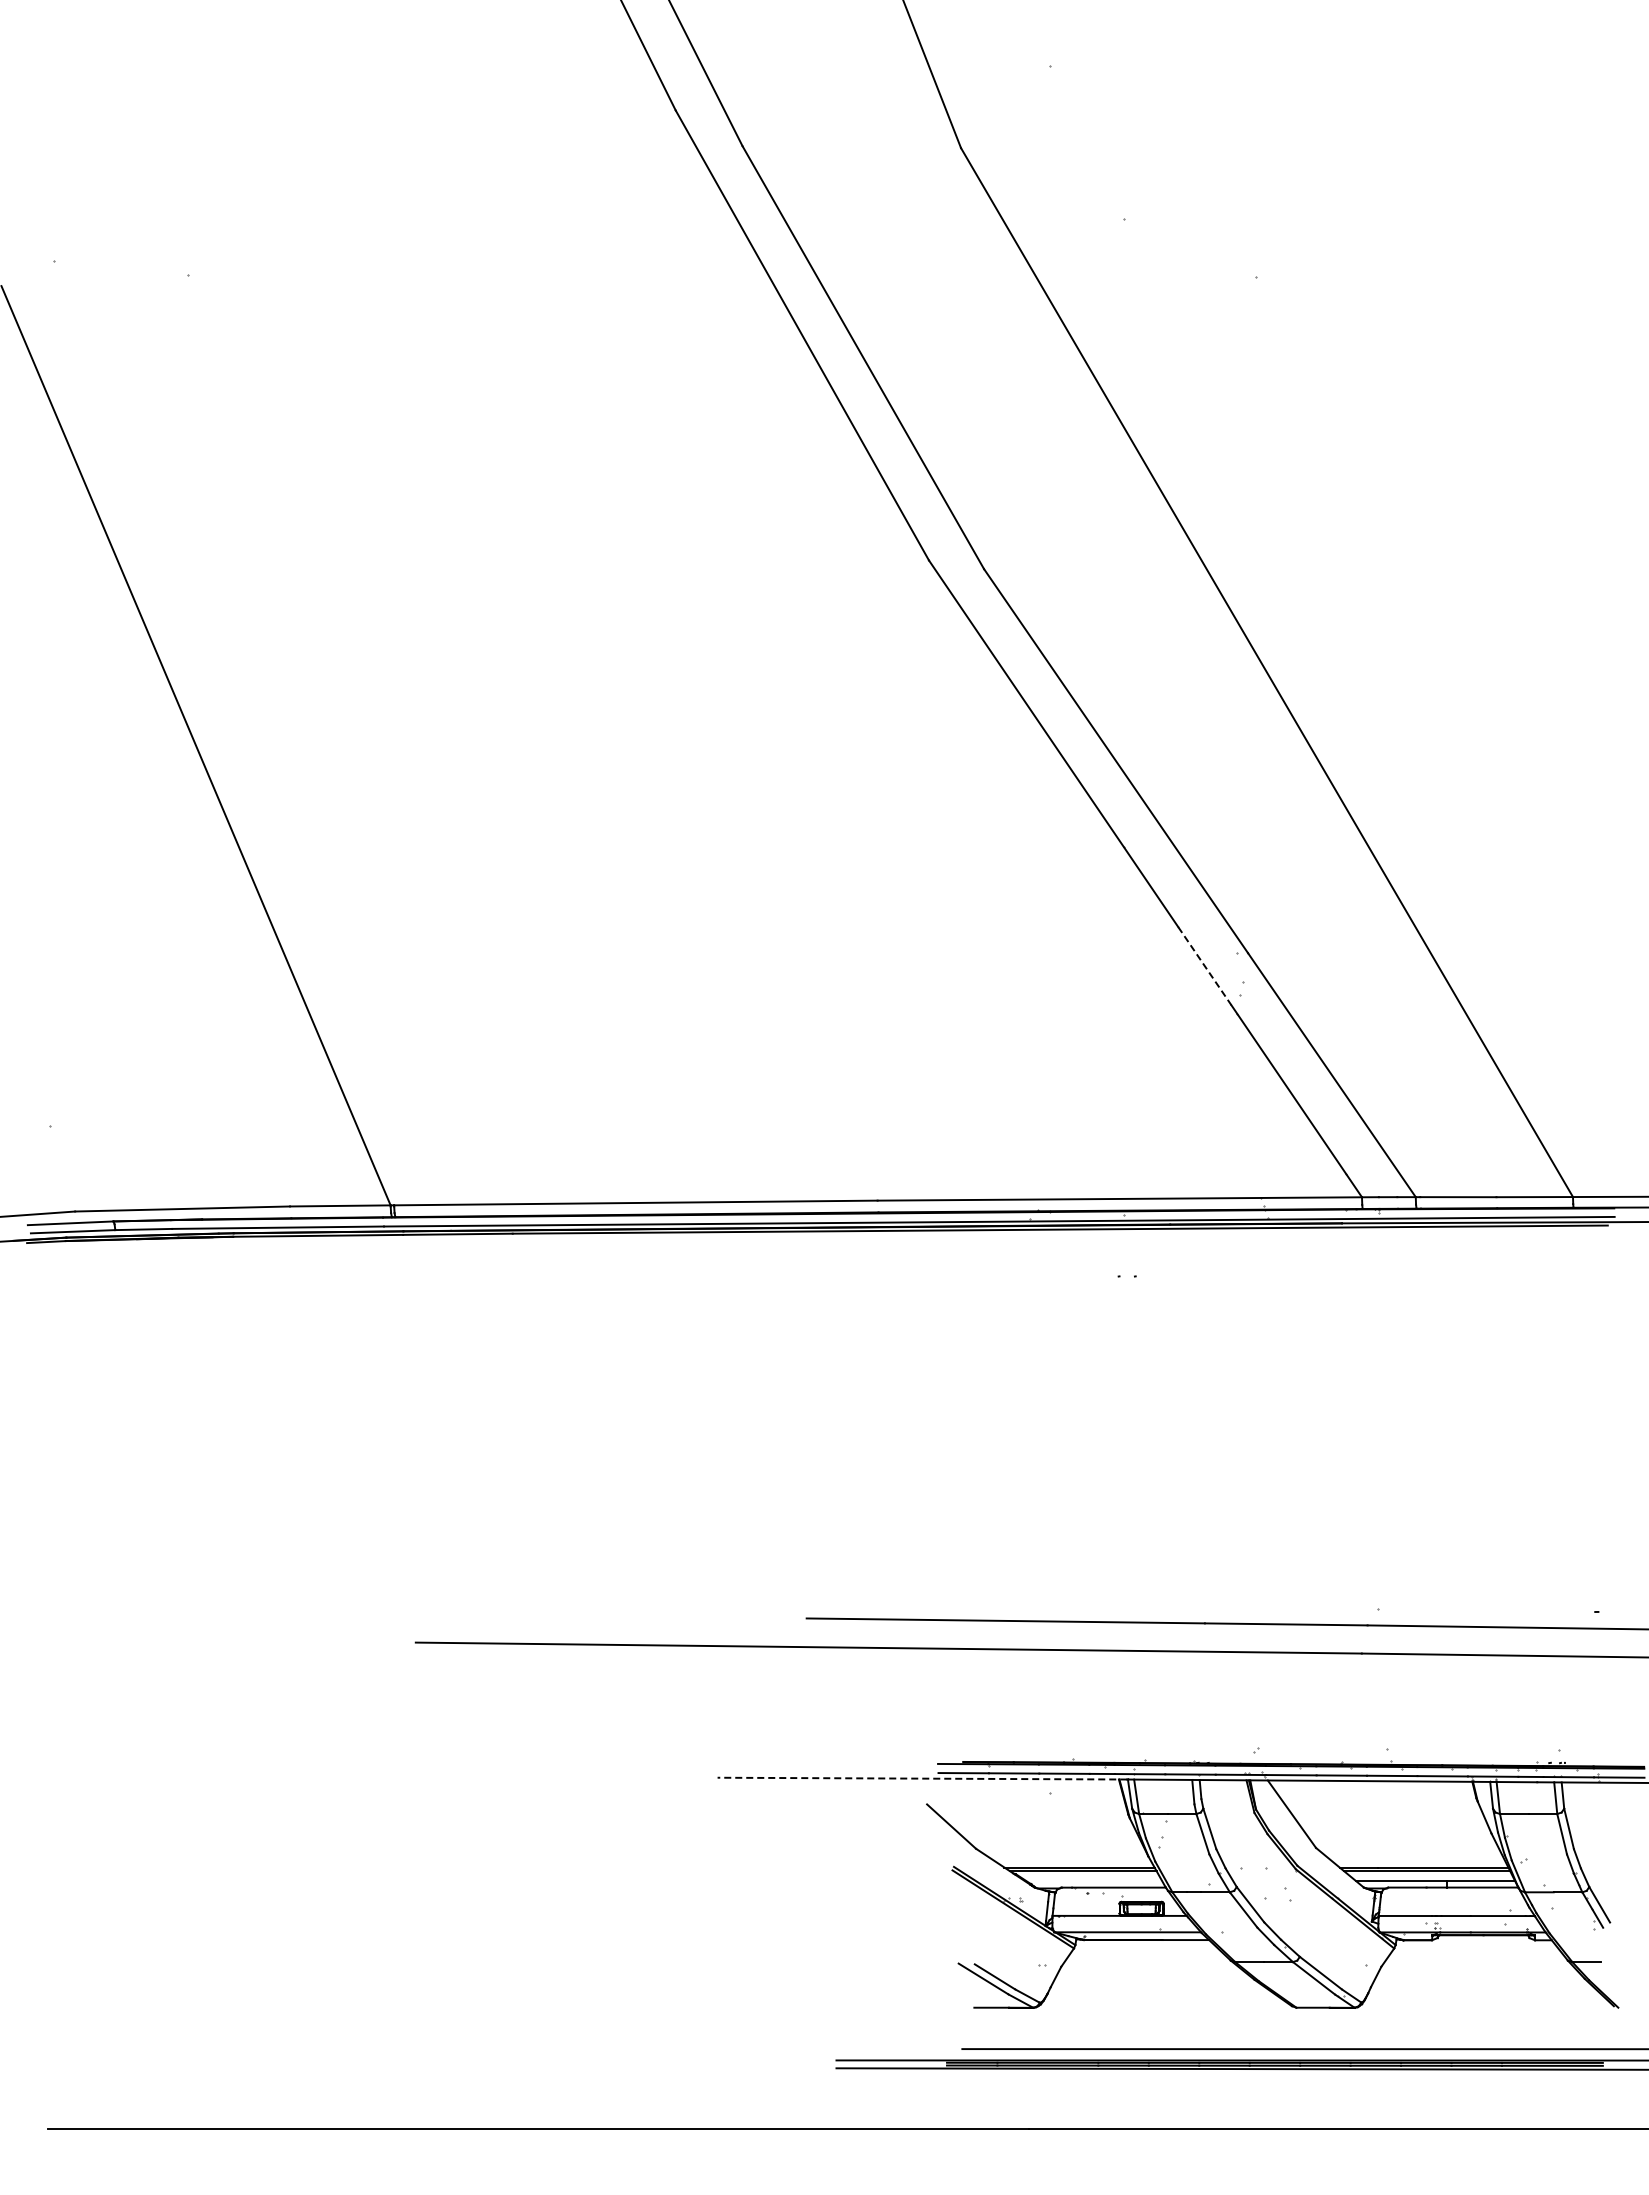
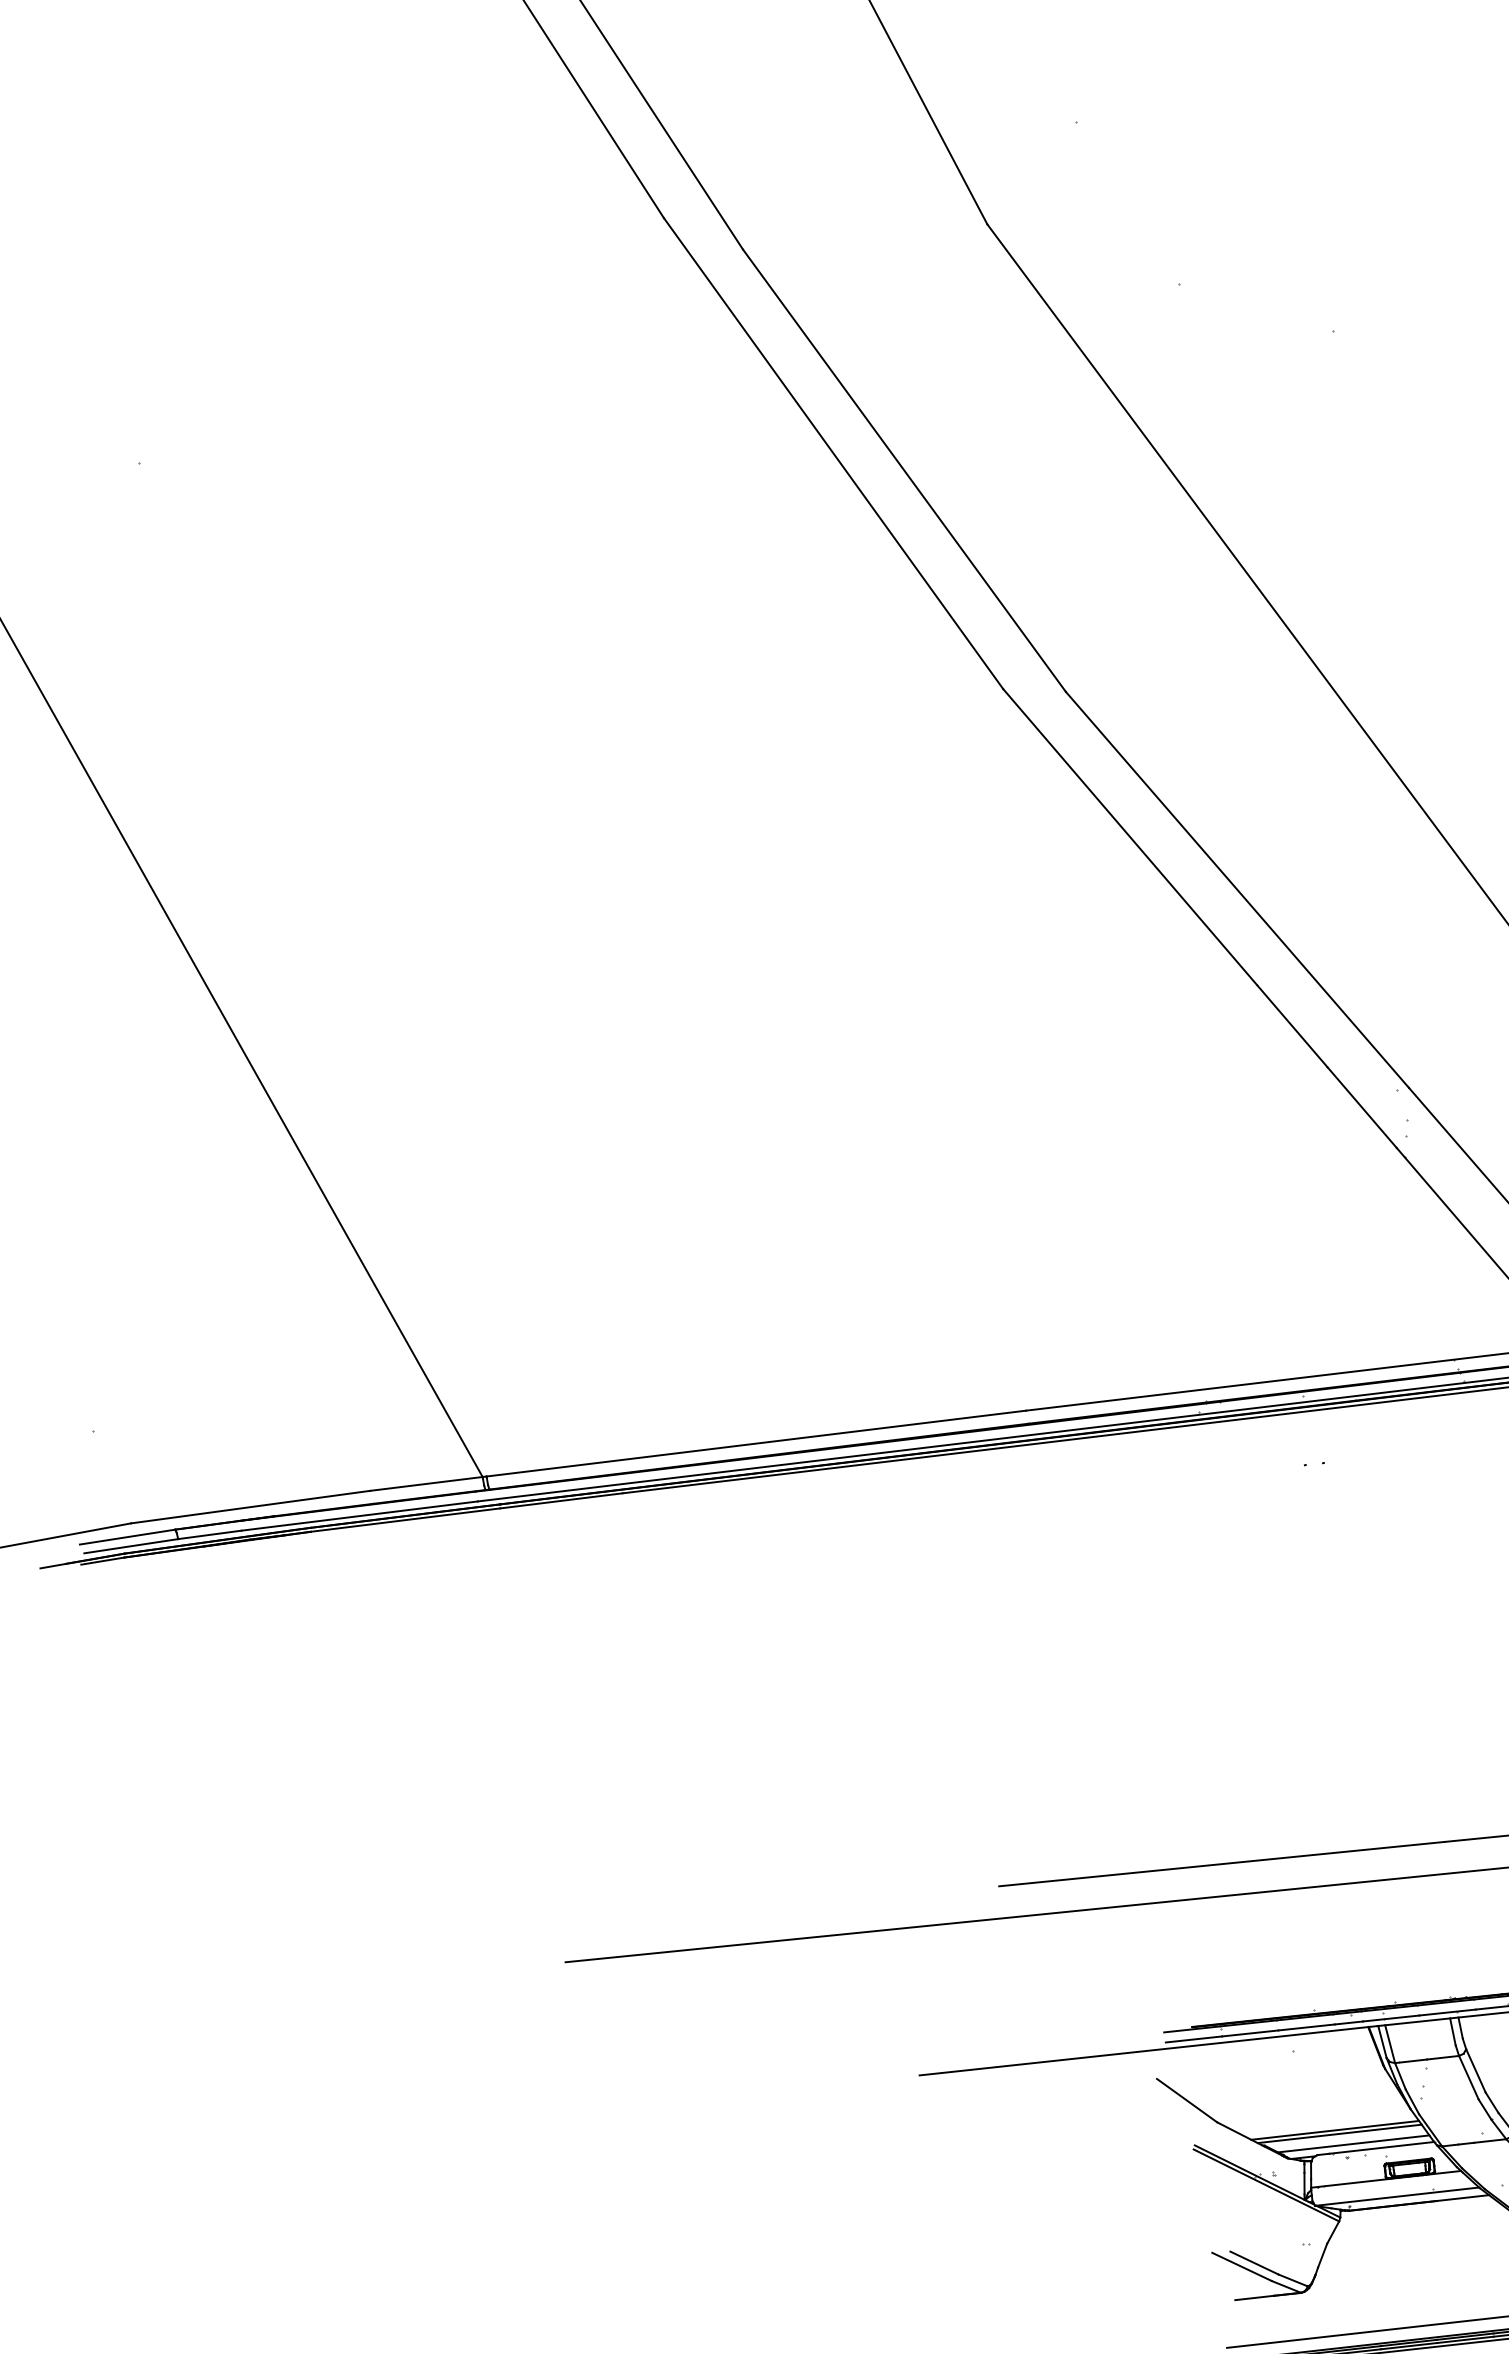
line: (1205, 966) -> (1363, 1108), dashed -> solid
line: (922, 1778) -> (1148, 2050), dashed -> solid
line: (1094, 1881) -> (1353, 2144), added

